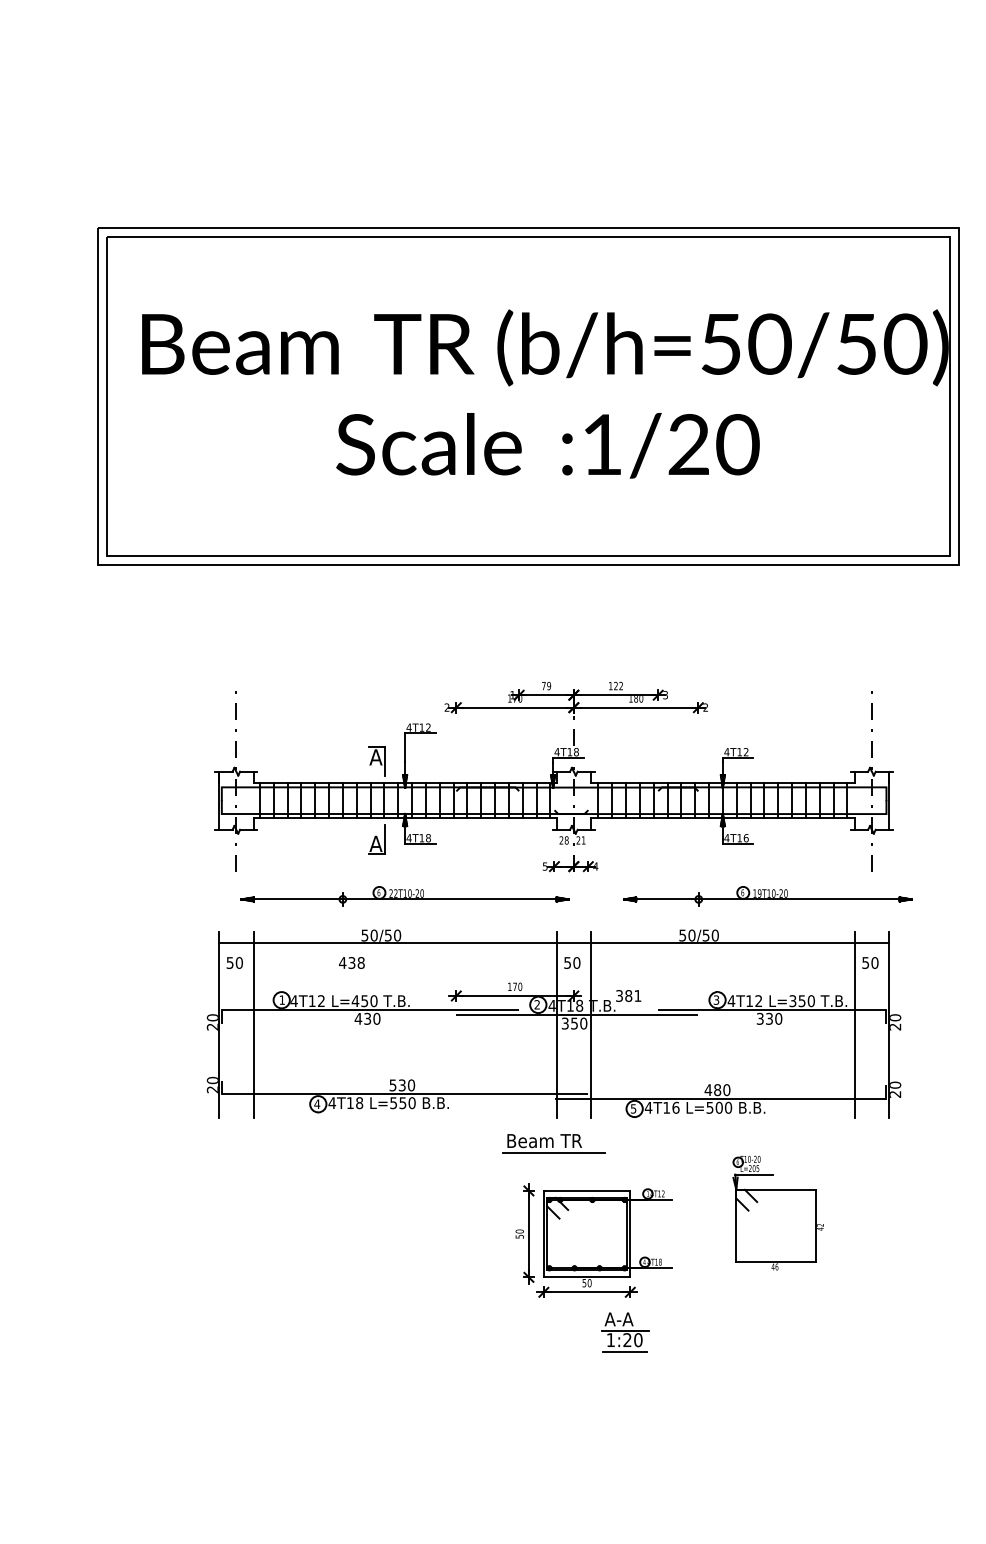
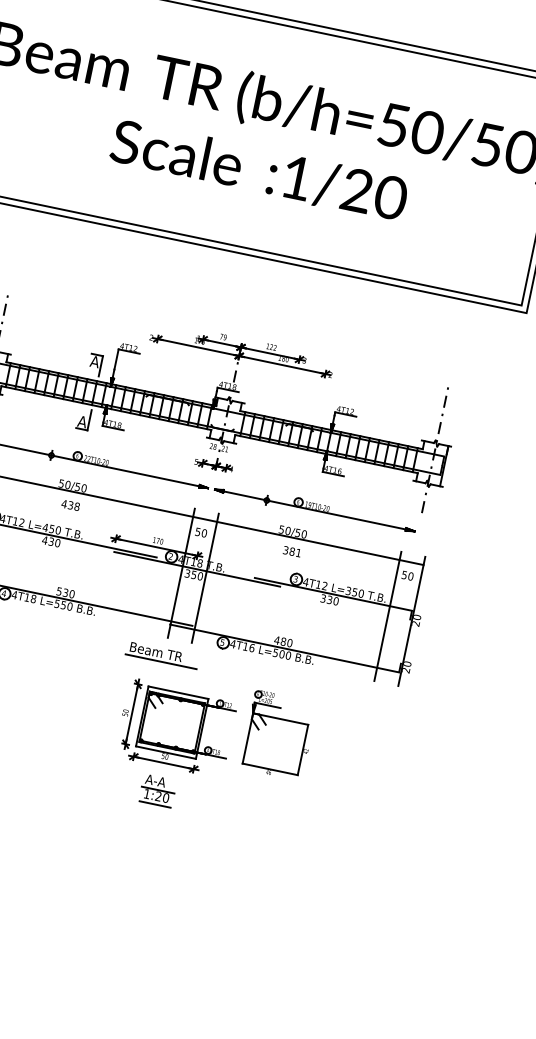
part: (767, 896) -> (314, 508), moved
text: (351, 962) -> (70, 505), moved
text: (628, 995) -> (292, 551), moved
part: (777, 1212) -> (278, 734), moved
part: (625, 1332) -> (158, 790), moved

